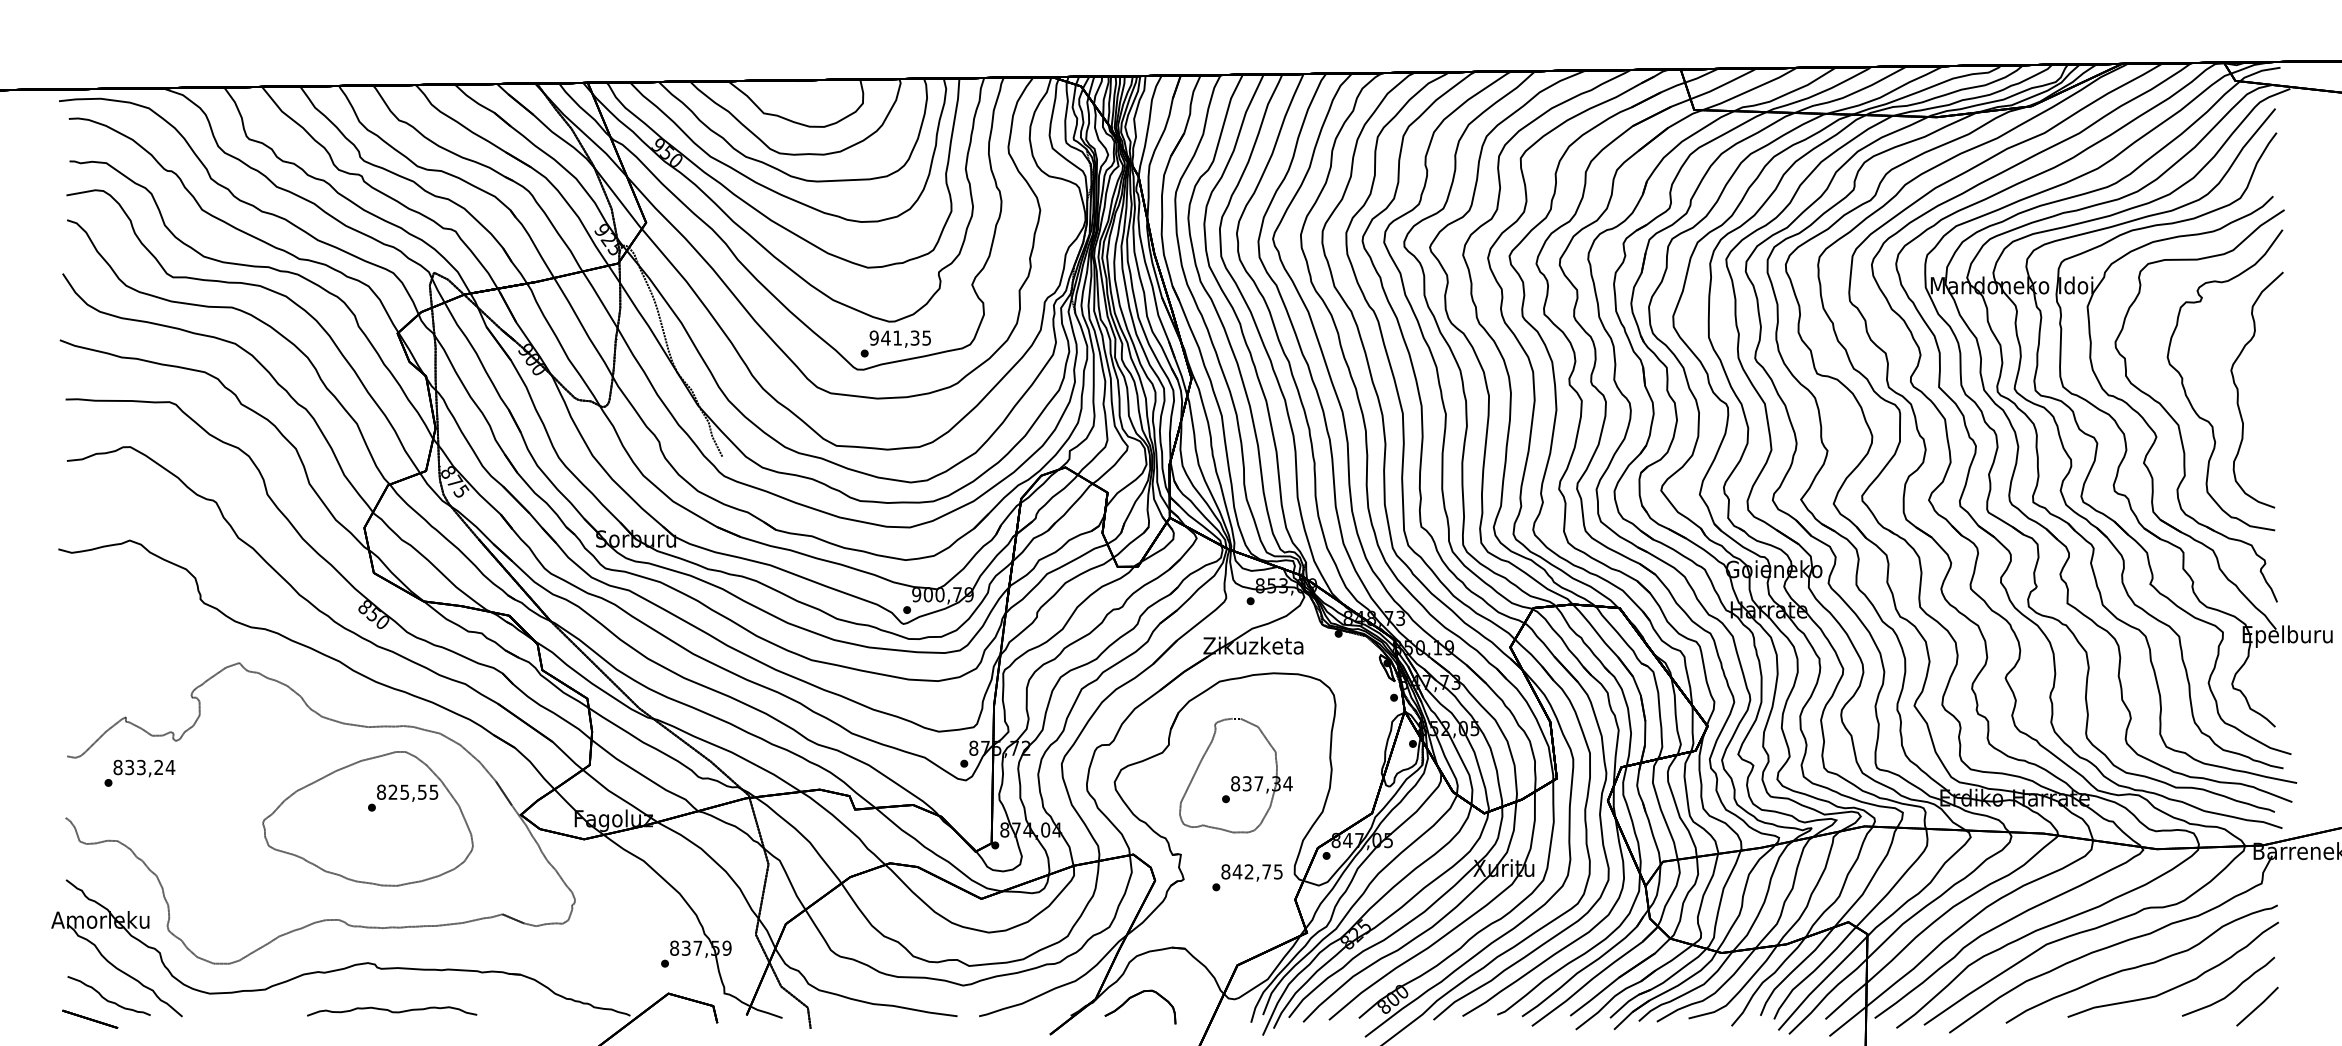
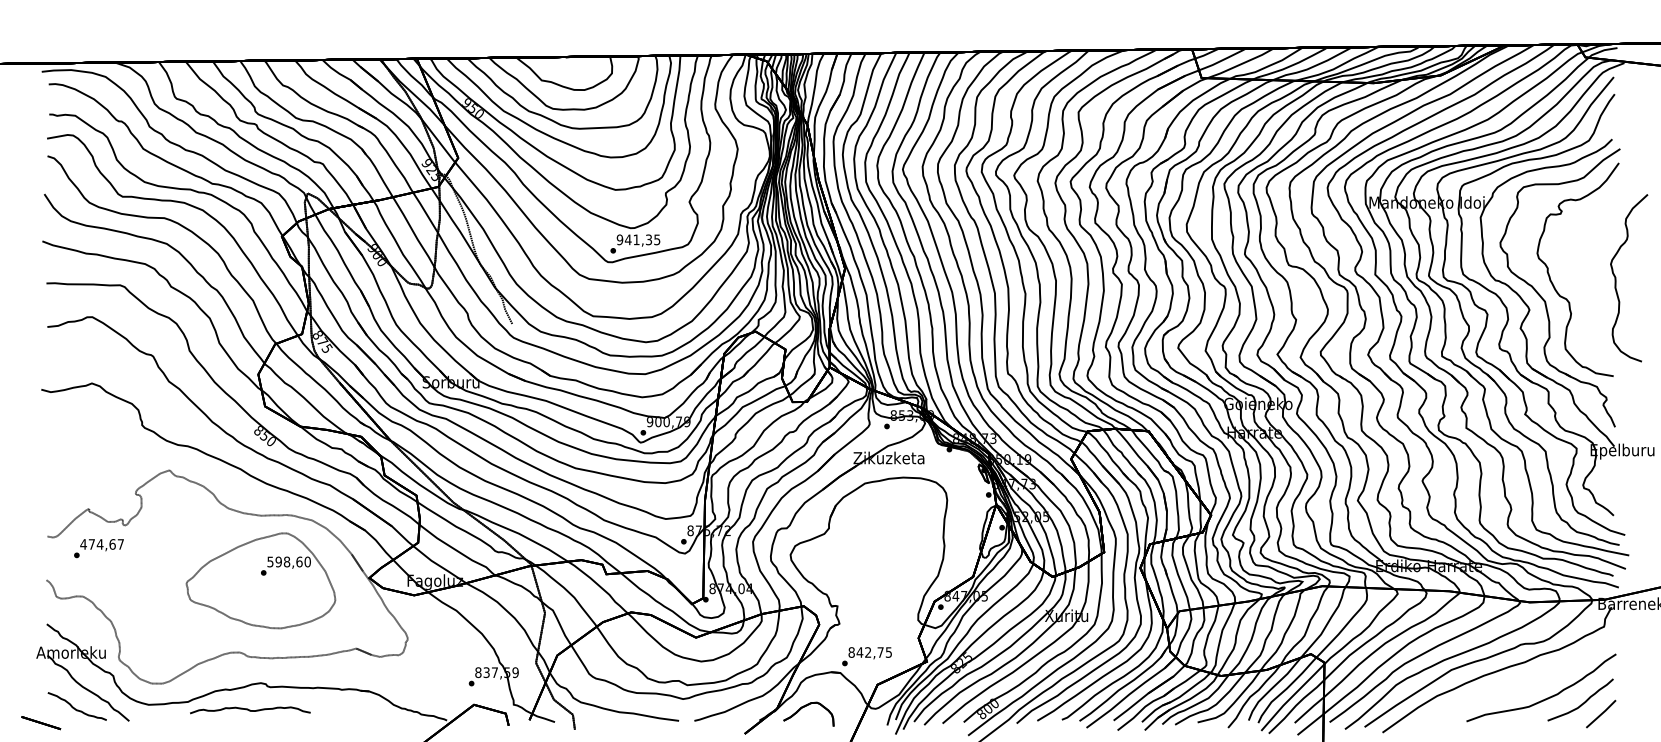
curve: (2238, 389) -> (1616, 277), moved
text: (144, 767) -> (102, 544), 833,24 -> 474,67
part: (1235, 775) -> (876, 550), removed
text: (407, 791) -> (288, 561), 825,55 -> 598,60
text: (1247, 877) -> (867, 656), moved
curve: (2141, 964) -> (1518, 684), removed
curve: (392, 1011) -> (250, 710), moved
line: (90, 1018) -> (41, 722), moved

